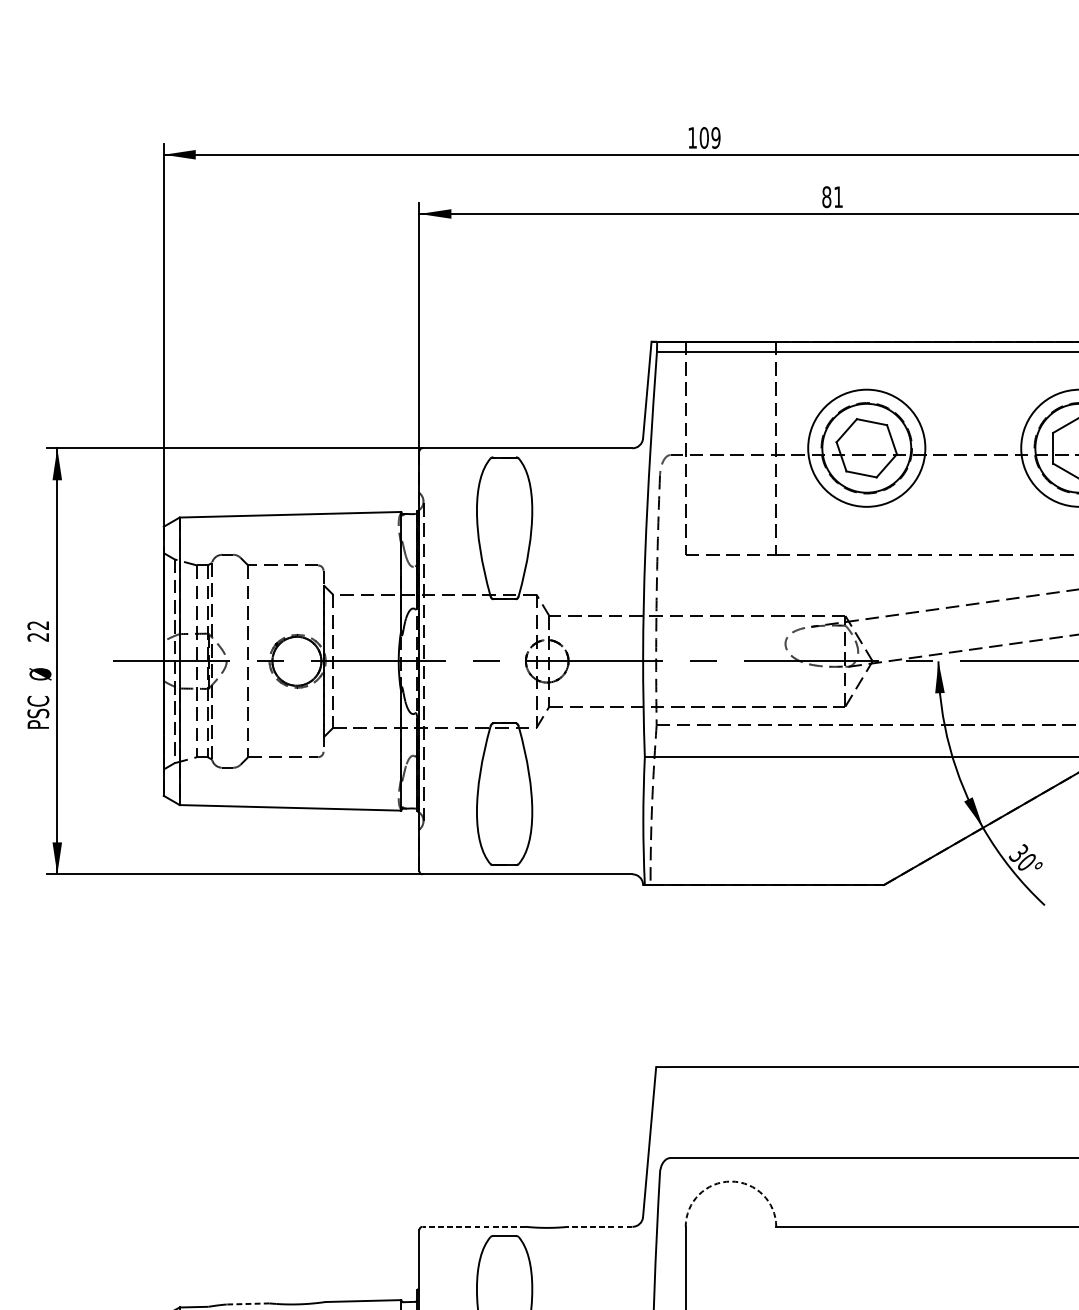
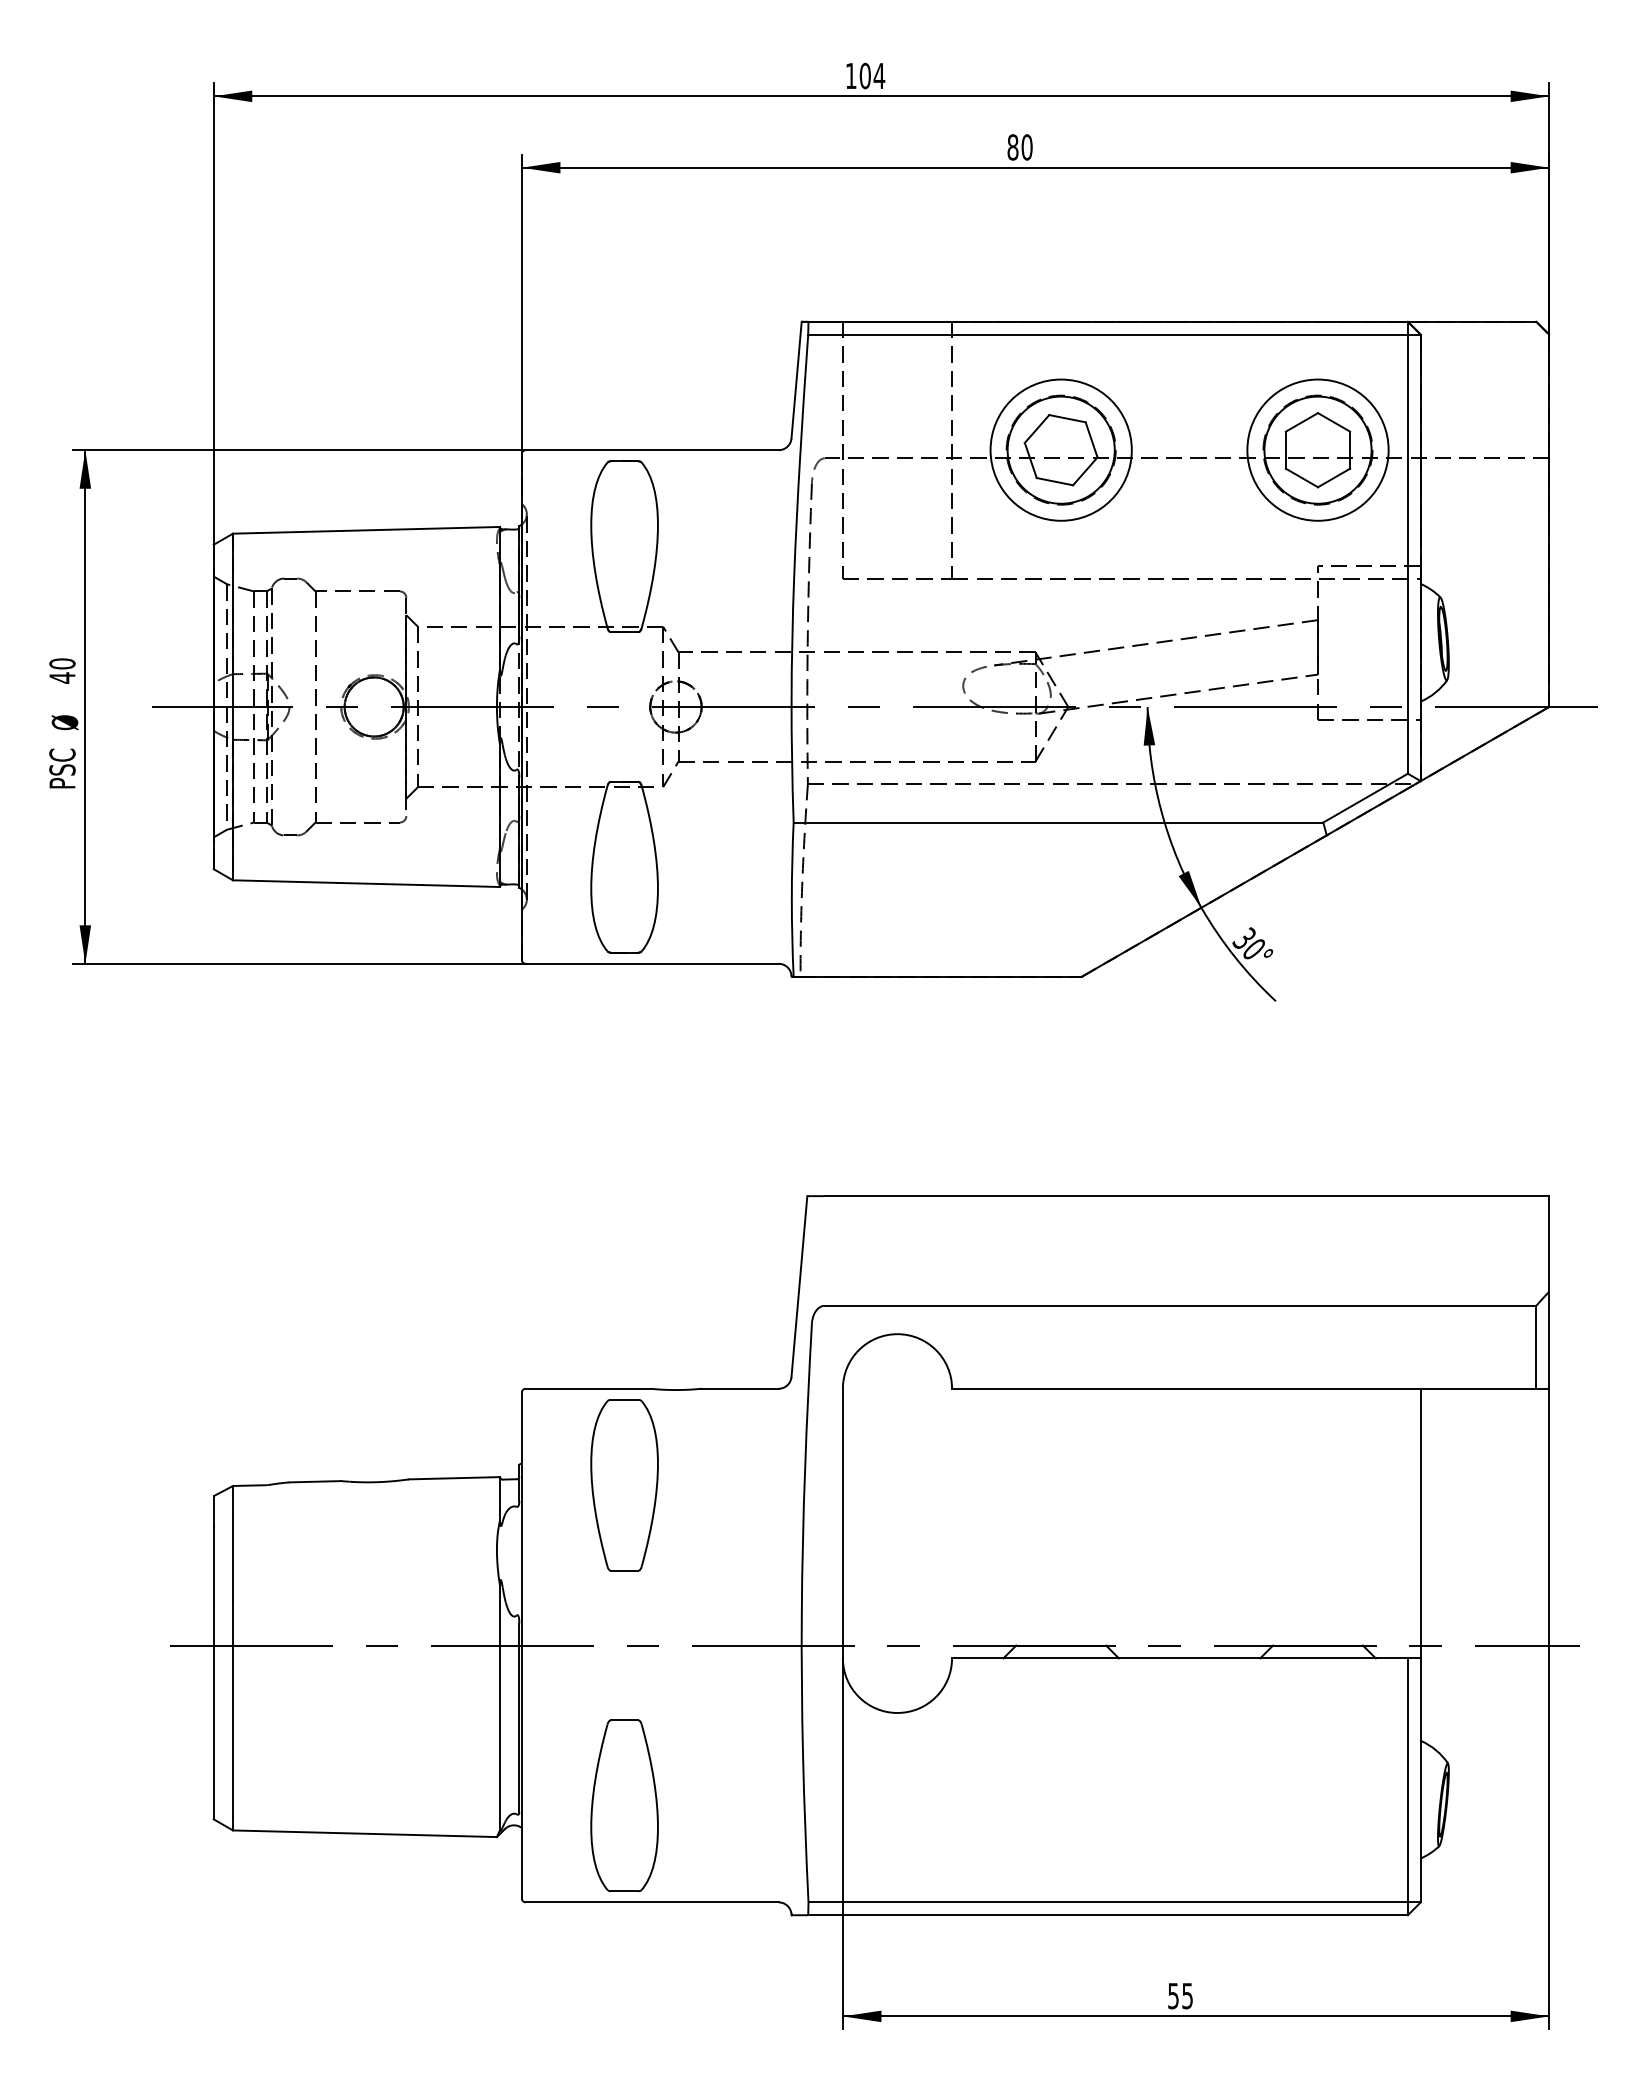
text: (716, 137) -> (879, 75), 109 -> 104
text: (837, 197) -> (1026, 147), 81 -> 80
text: (38, 631) -> (62, 670), 22 -> 40
arc: (730, 1181) -> (897, 1334), dashed -> solid
line: (473, 1226) -> (587, 1388), dashed -> solid
line: (600, 1226) -> (740, 1388), dashed -> solid
line: (248, 1303) -> (315, 1481), dashed -> solid

